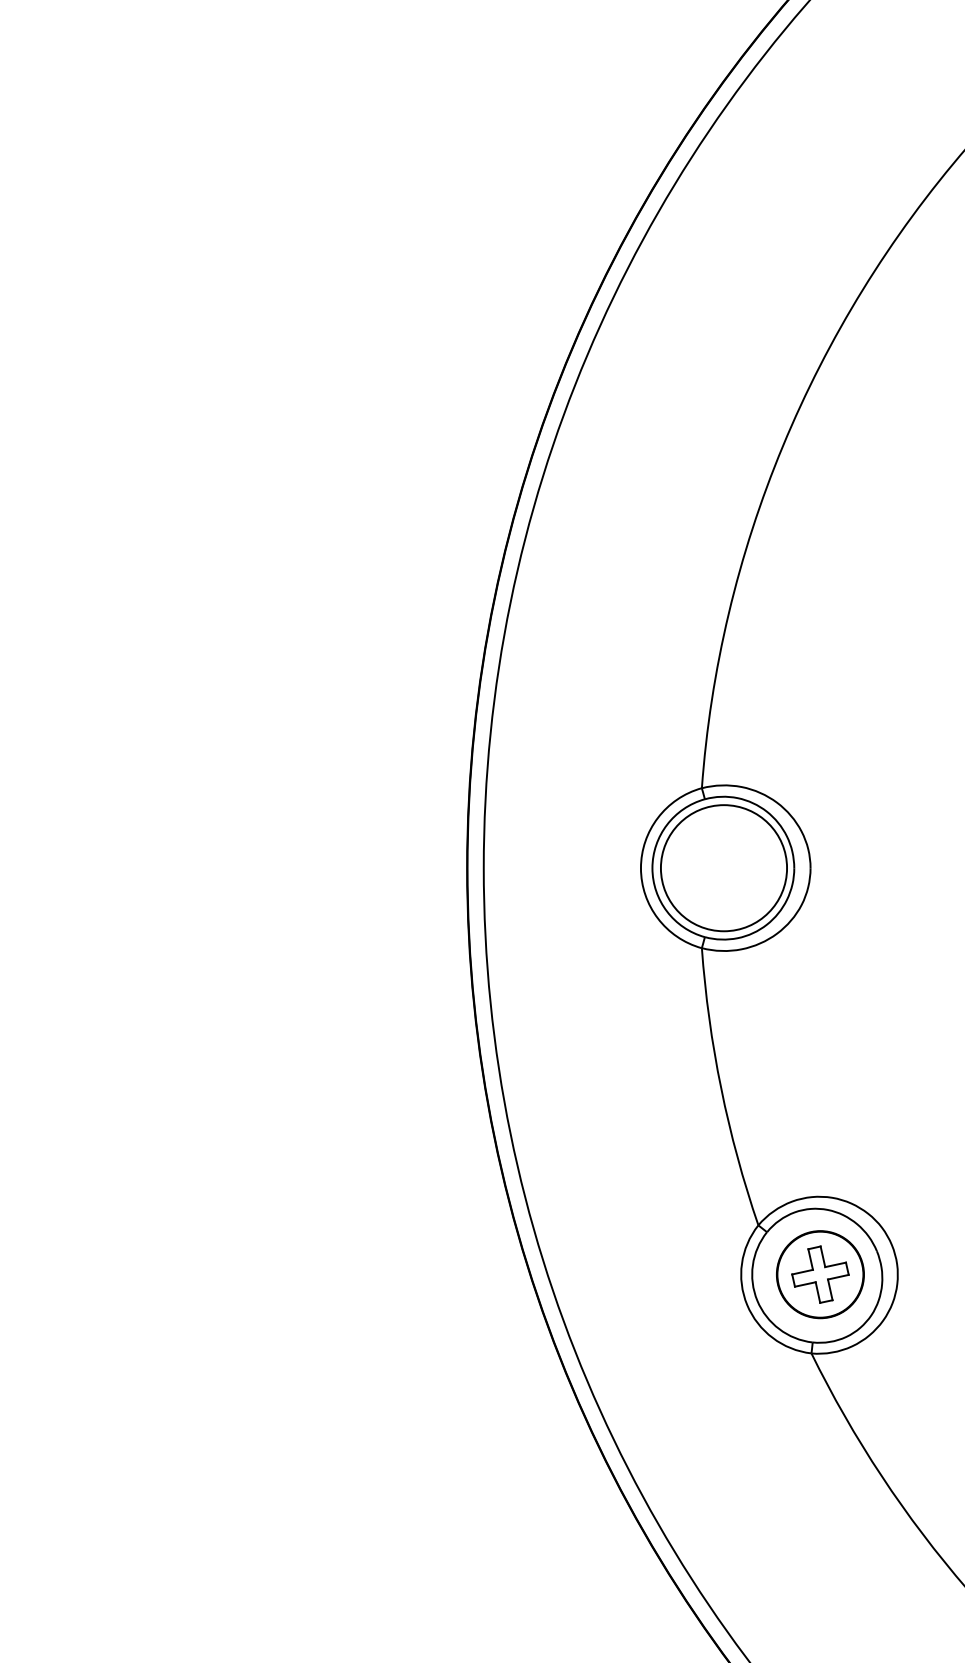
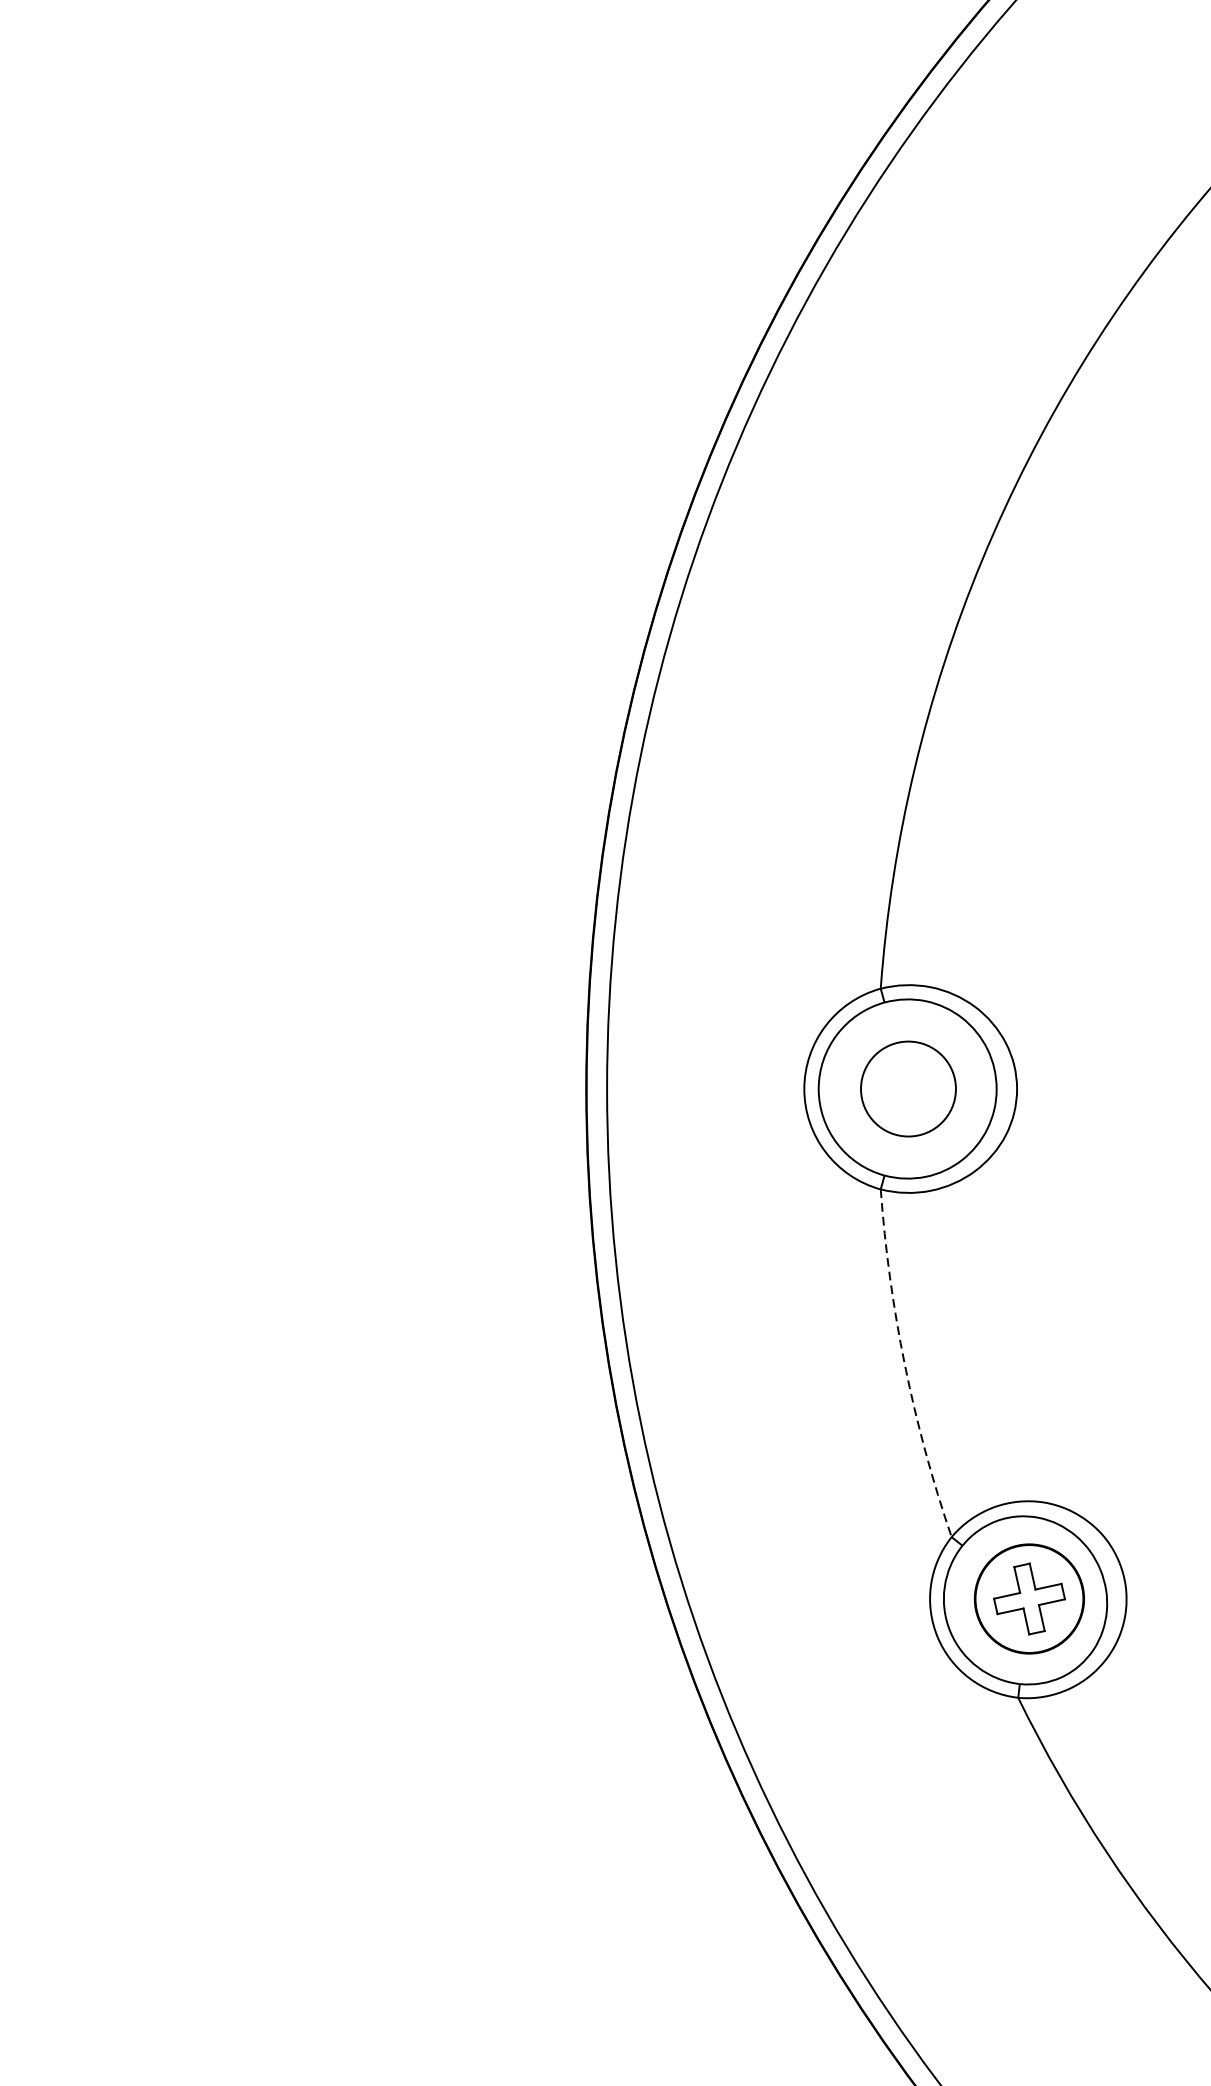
circle: (723, 868) -> (907, 1089), size x0.6
arc: (721, 1088) -> (905, 1365), solid -> dashed

